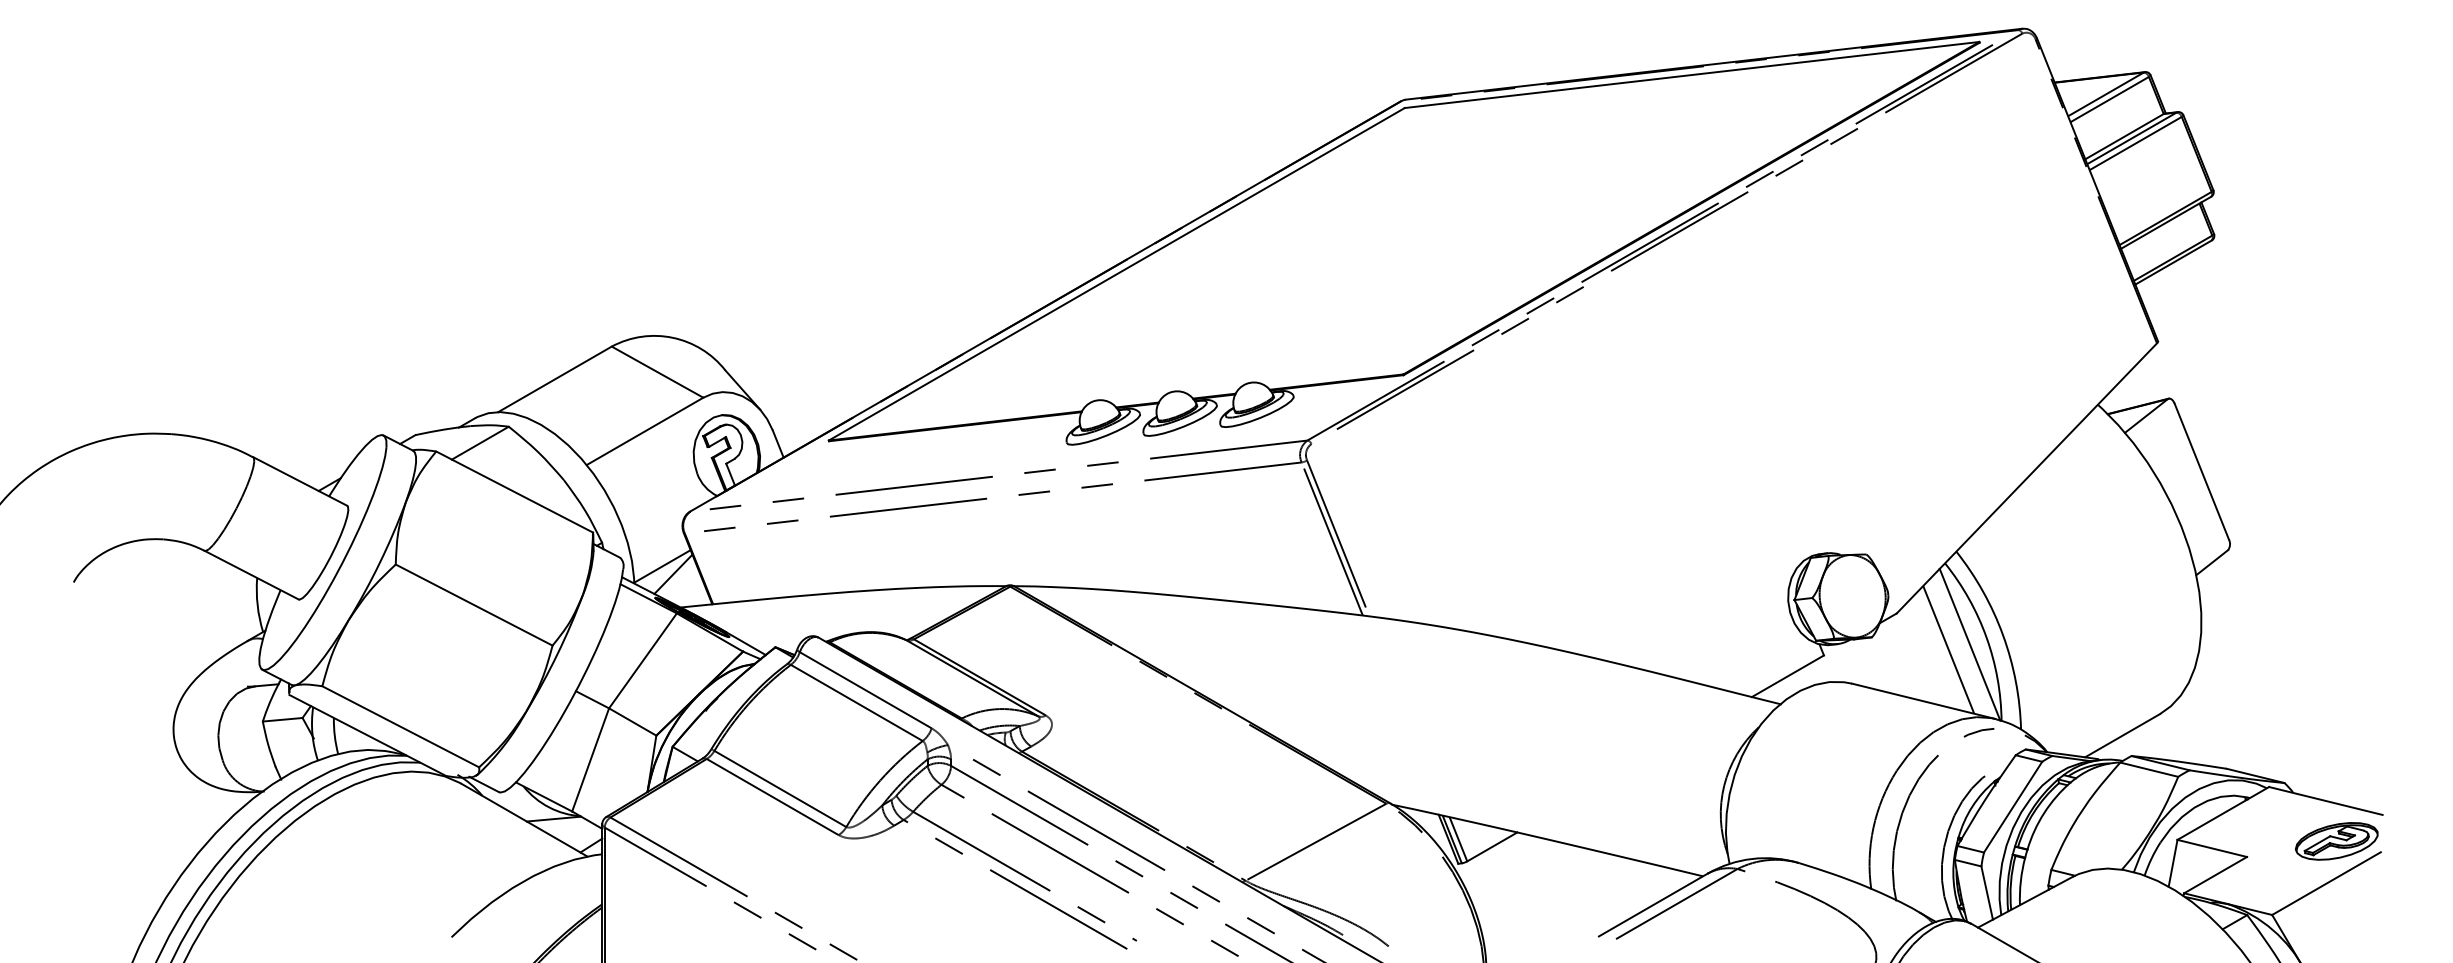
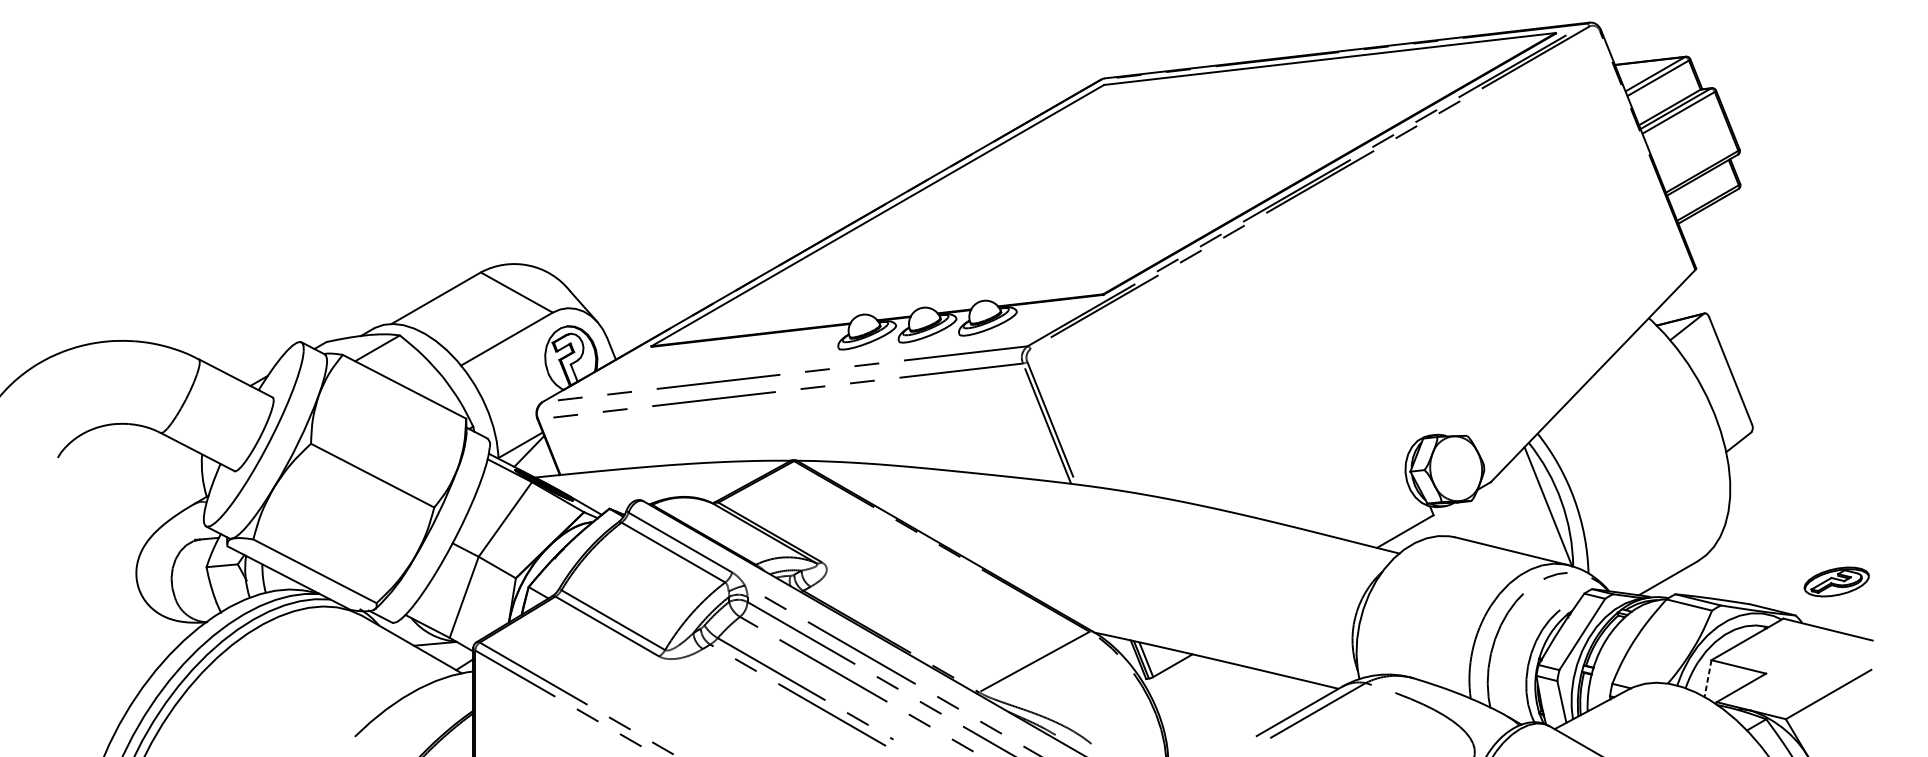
line: (1948, 649) -> (1531, 510), removed
part: (2336, 841) -> (1836, 582), moved
line: (2173, 863) -> (1708, 678), solid -> dashed

